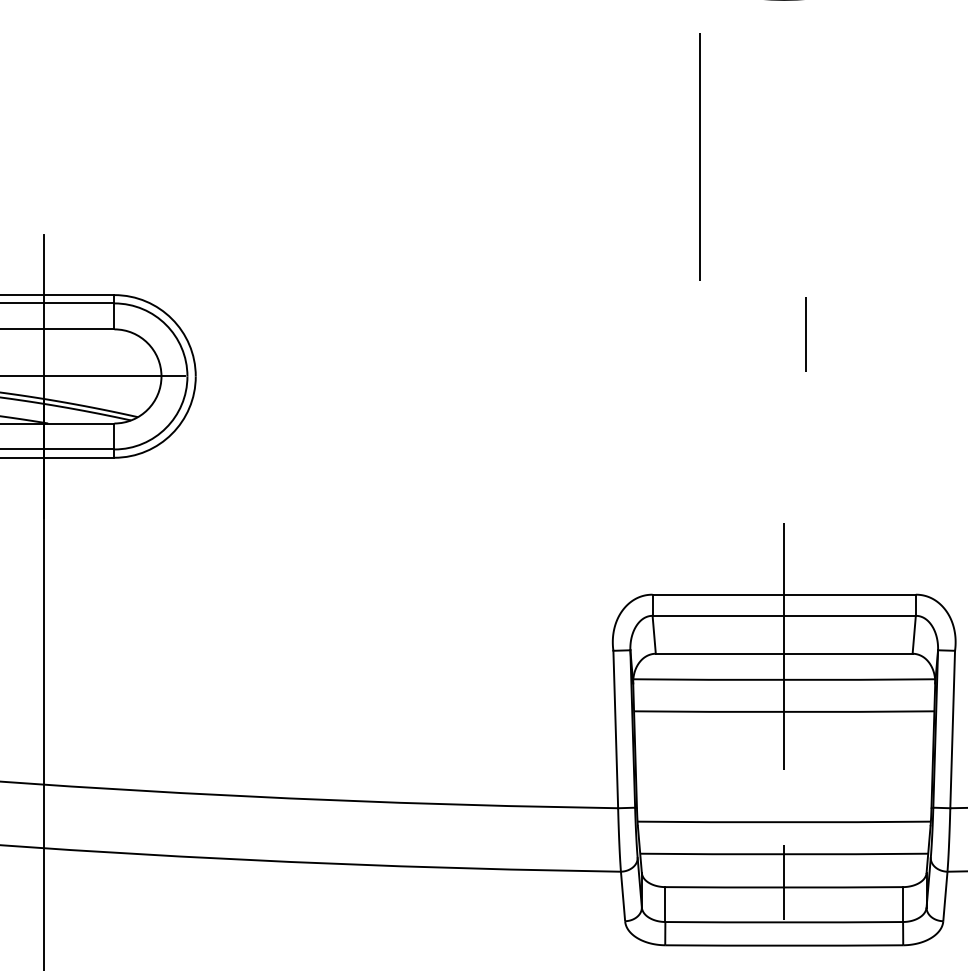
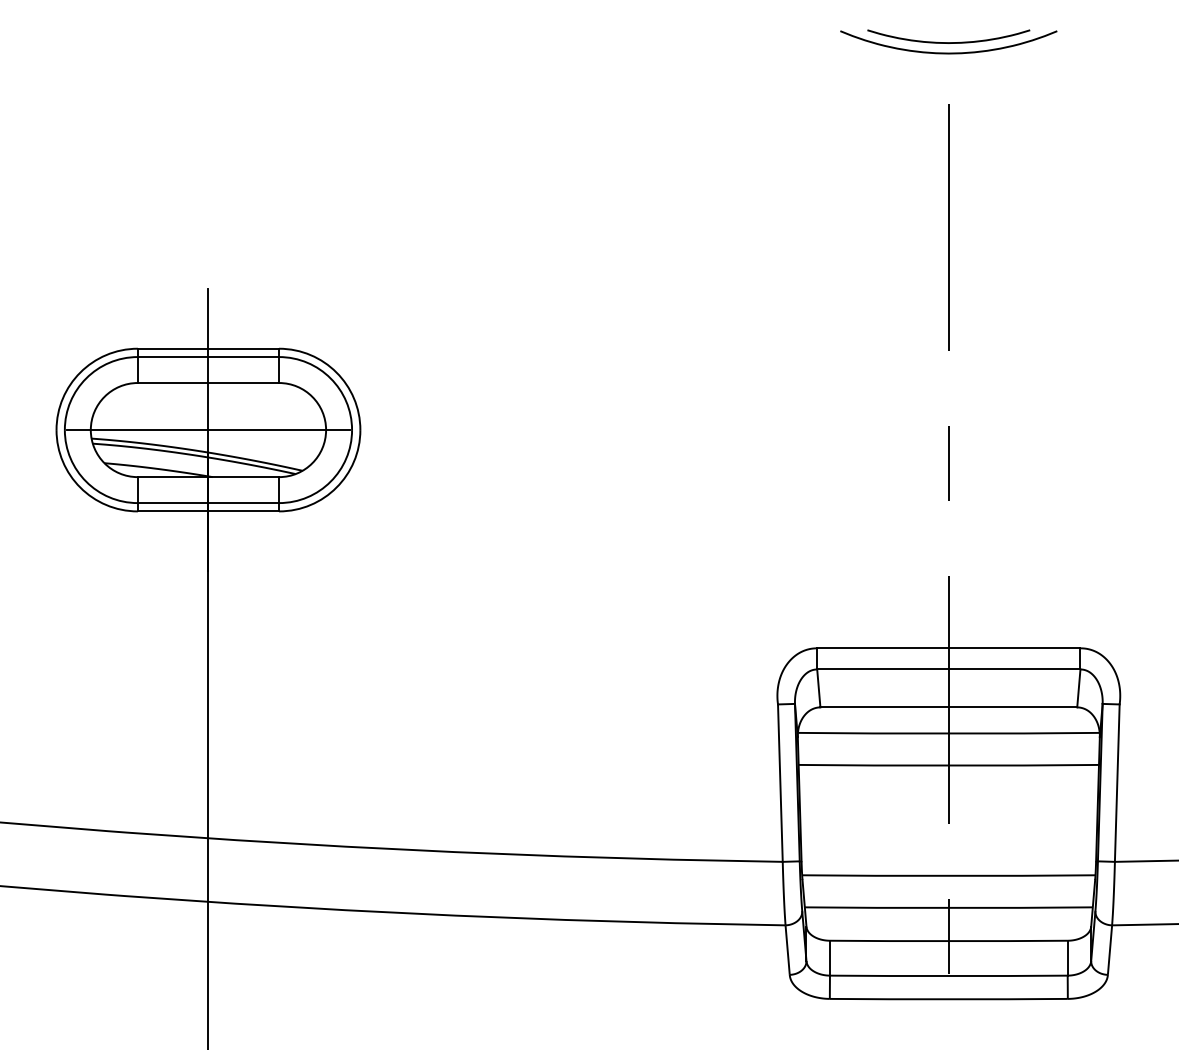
line: (699, 156) -> (948, 227), moved
line: (805, 333) -> (948, 463), moved

